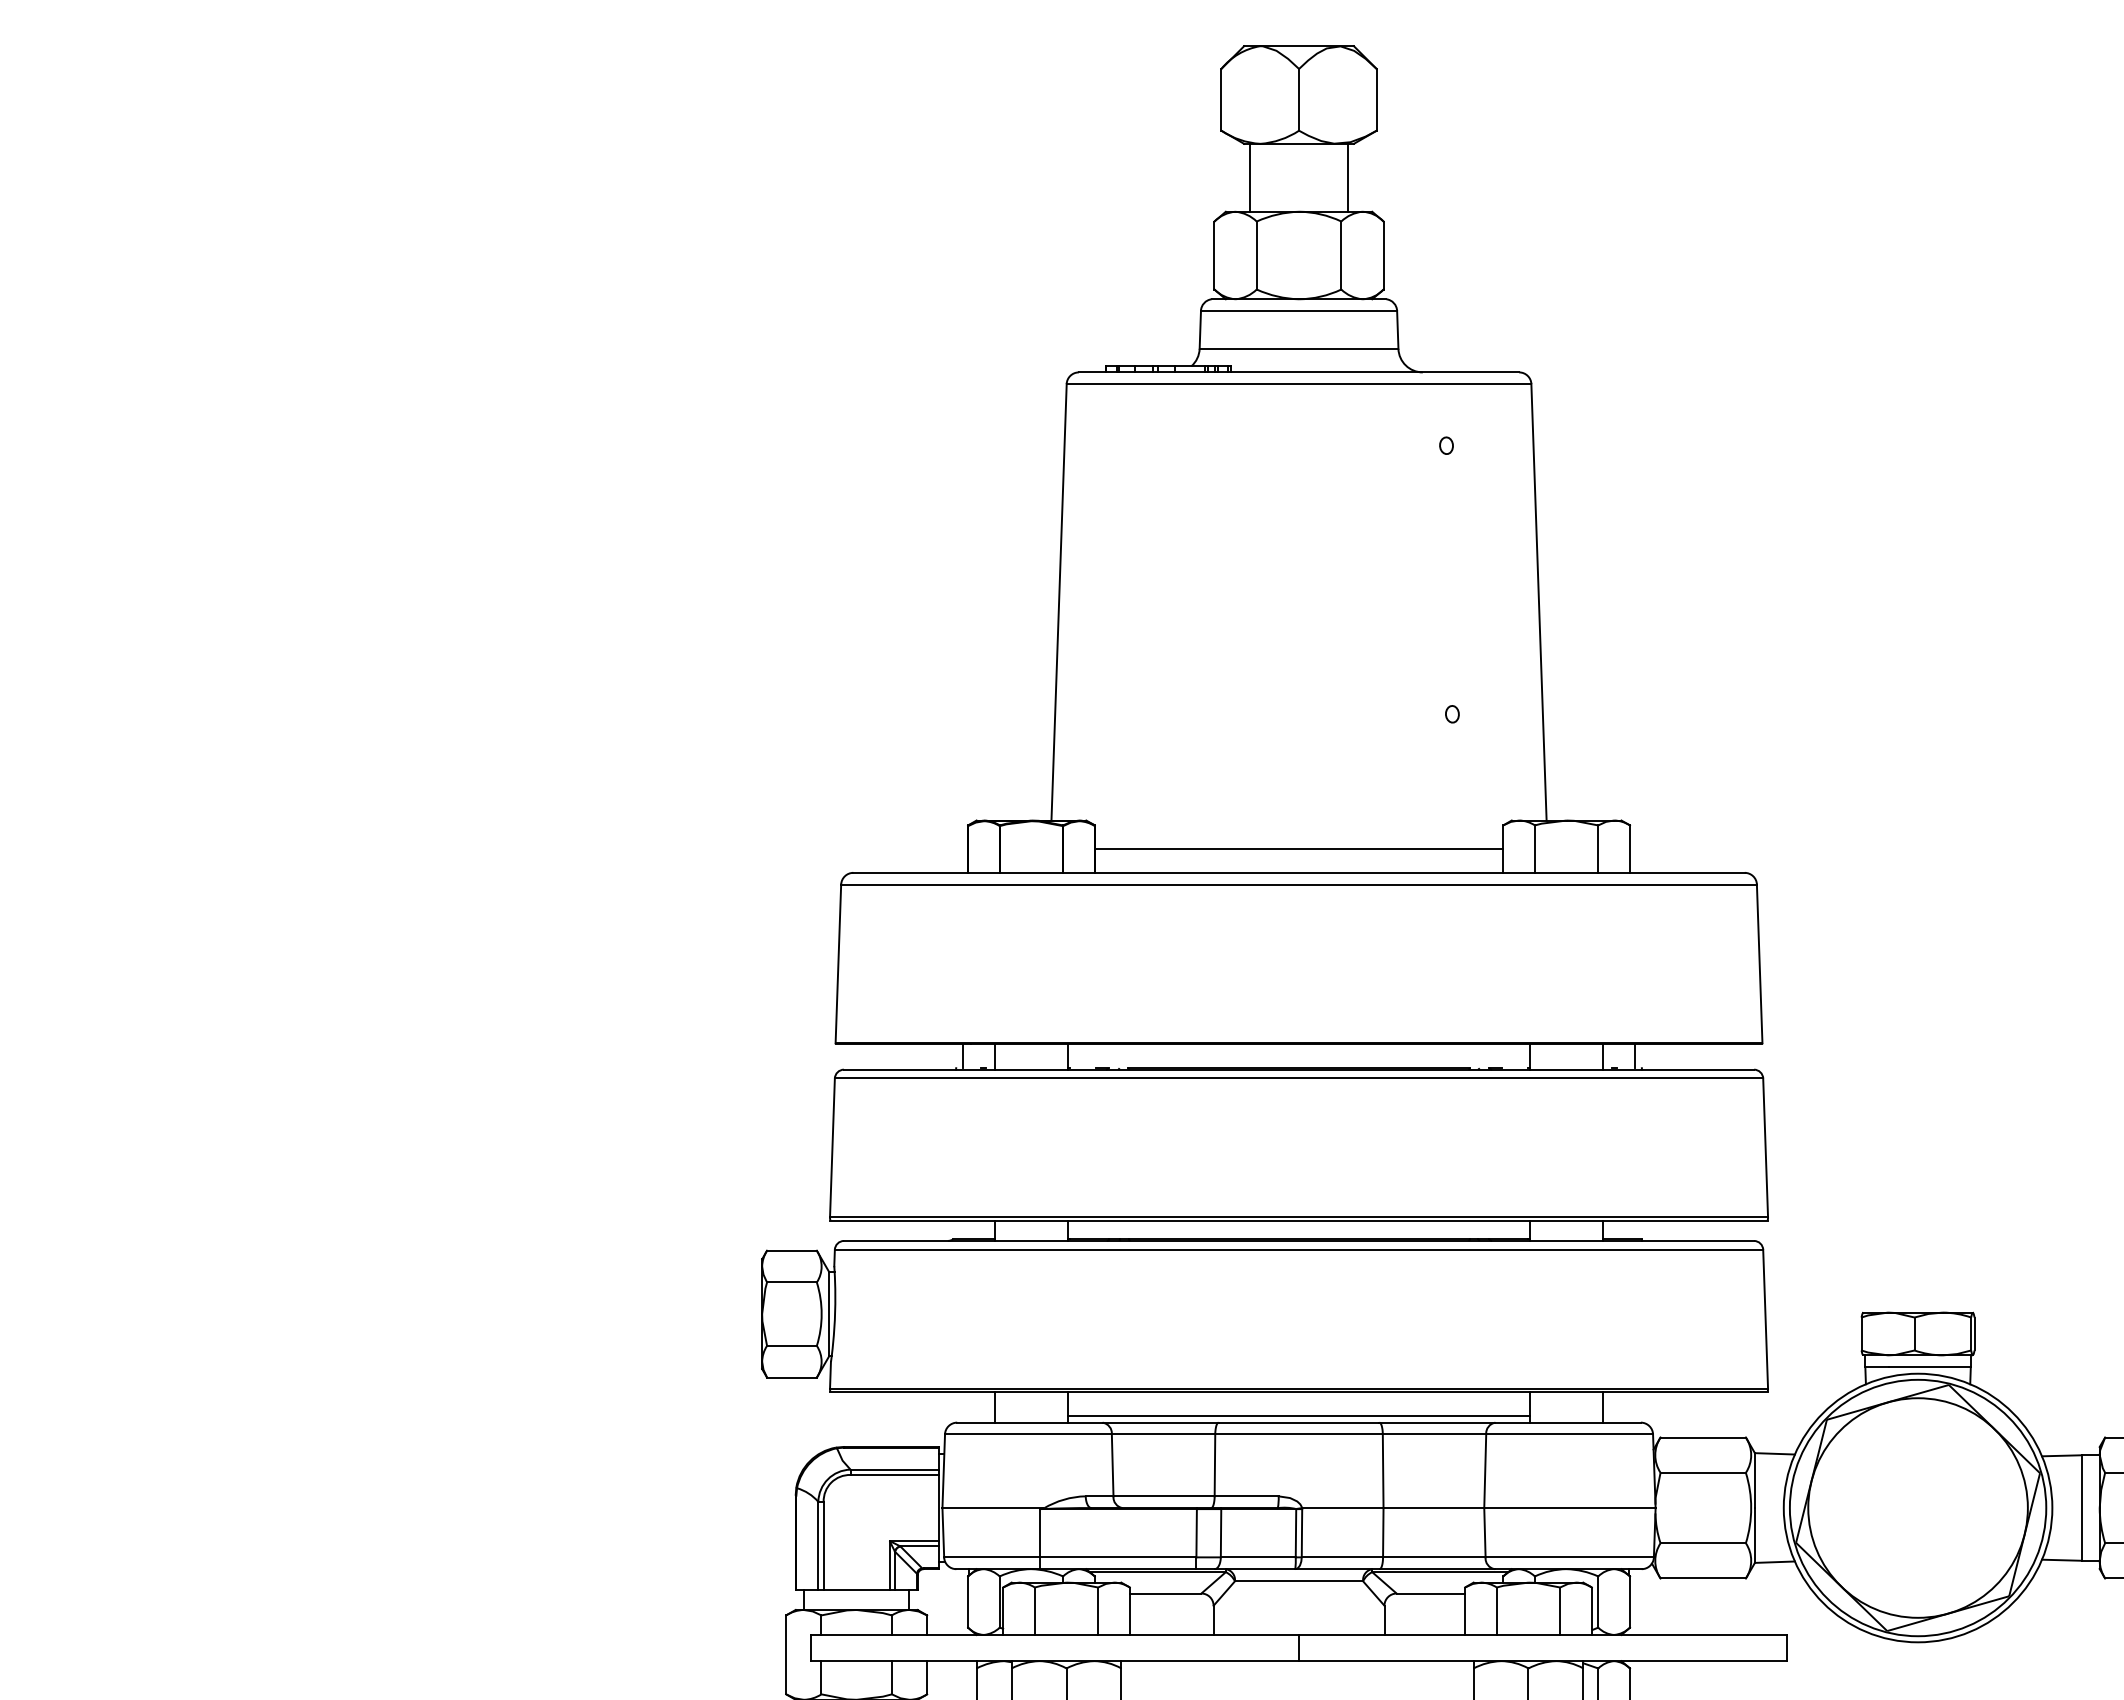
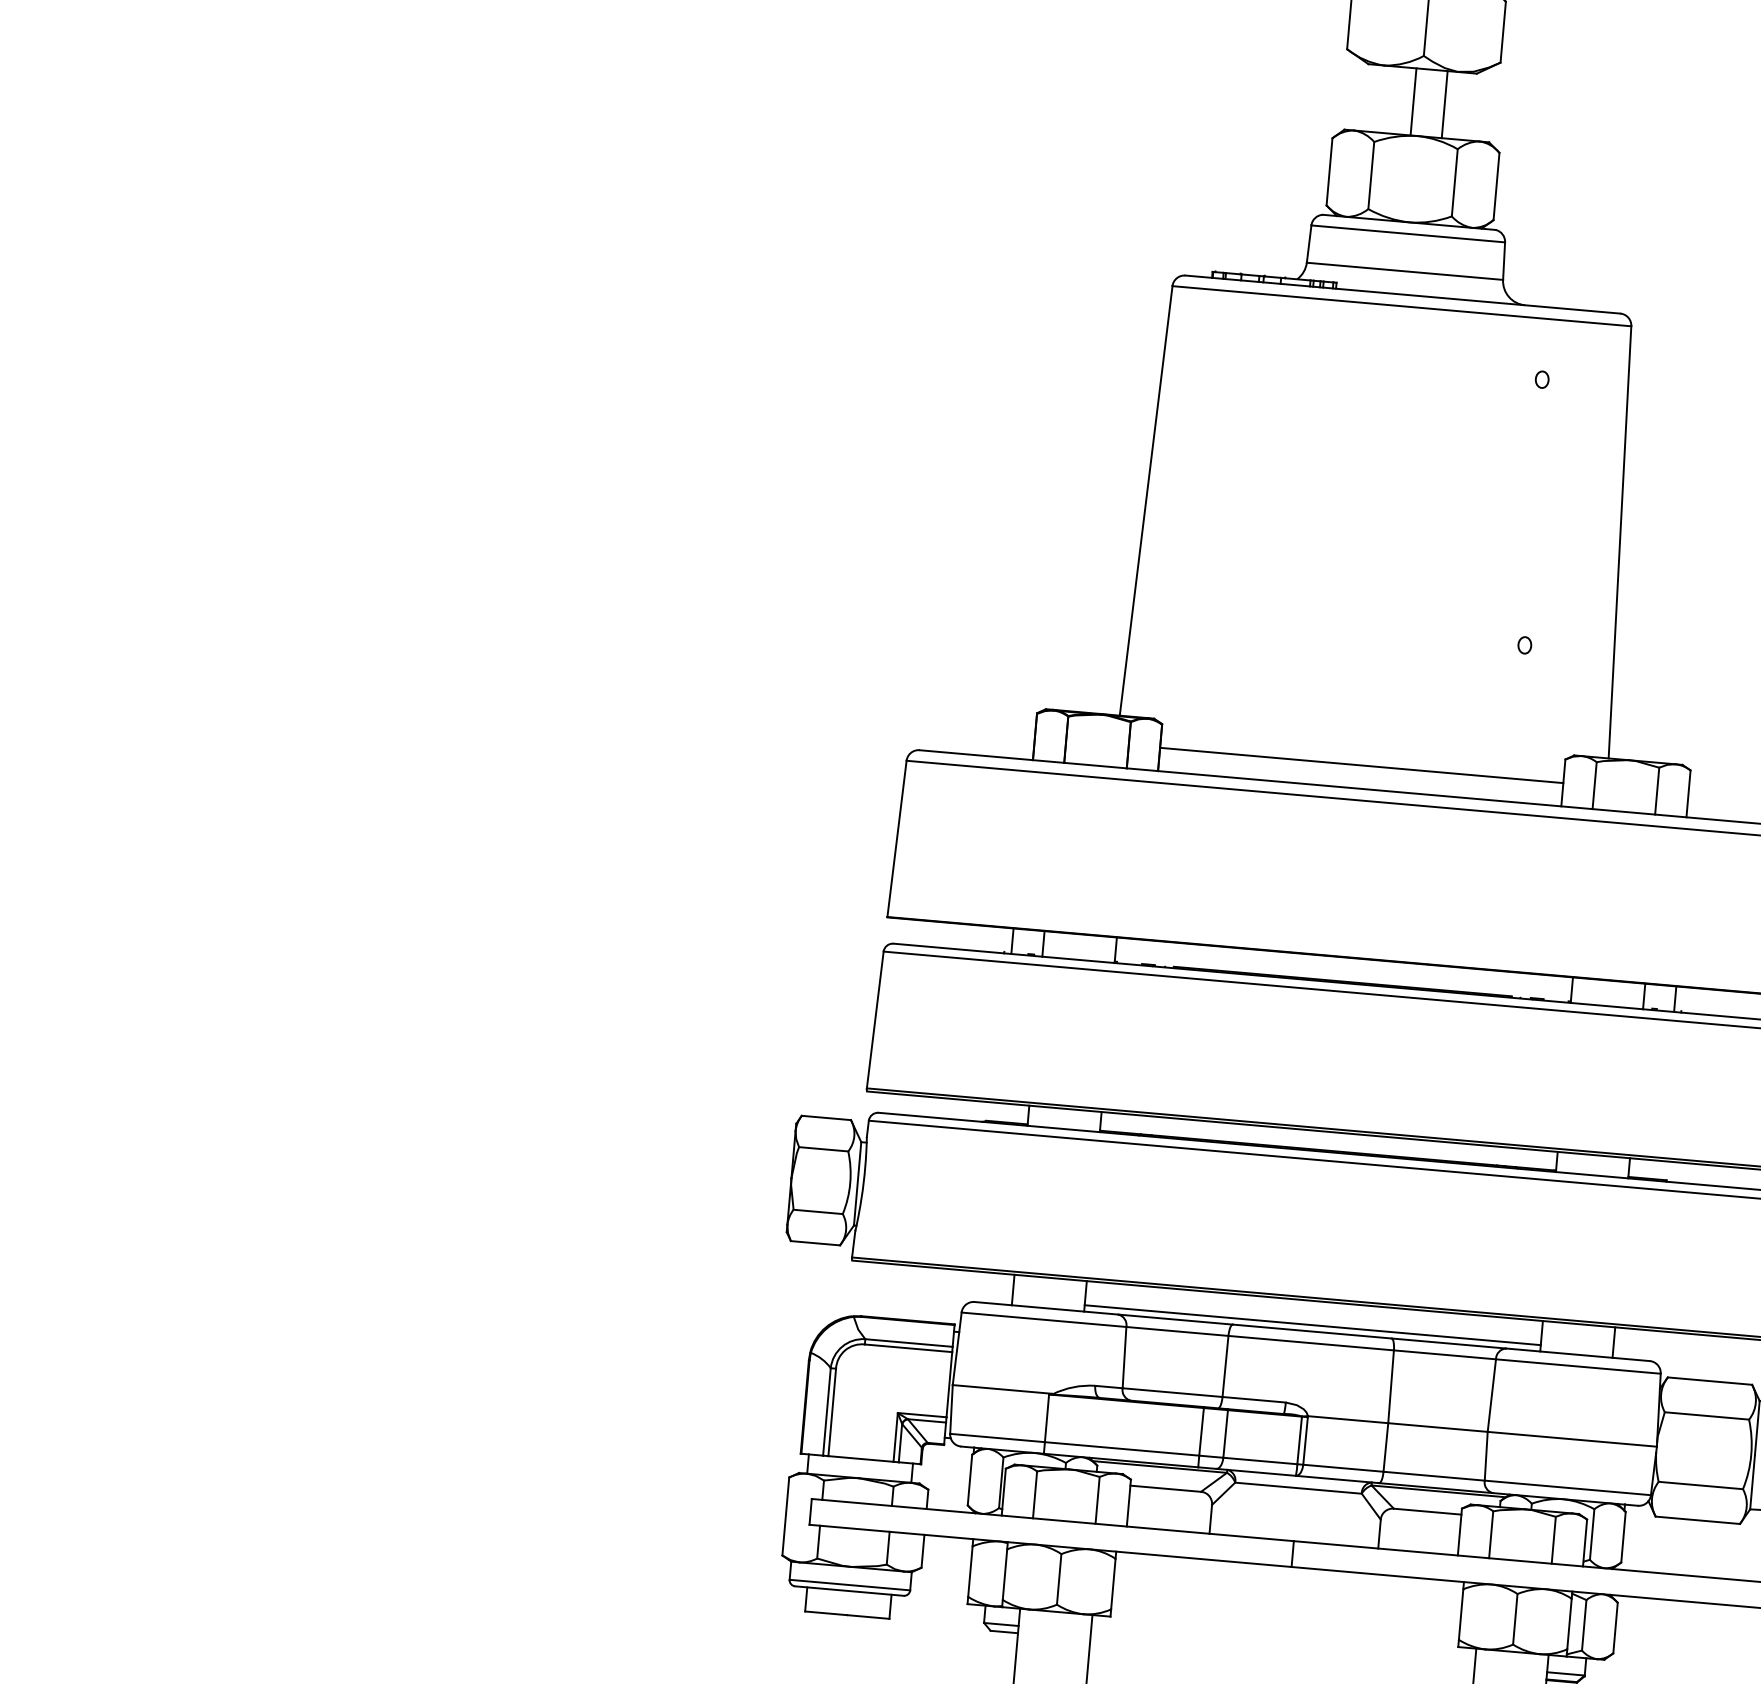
line: (1250, 177) -> (1444, 104), moved
line: (1347, 177) -> (1413, 101), moved

